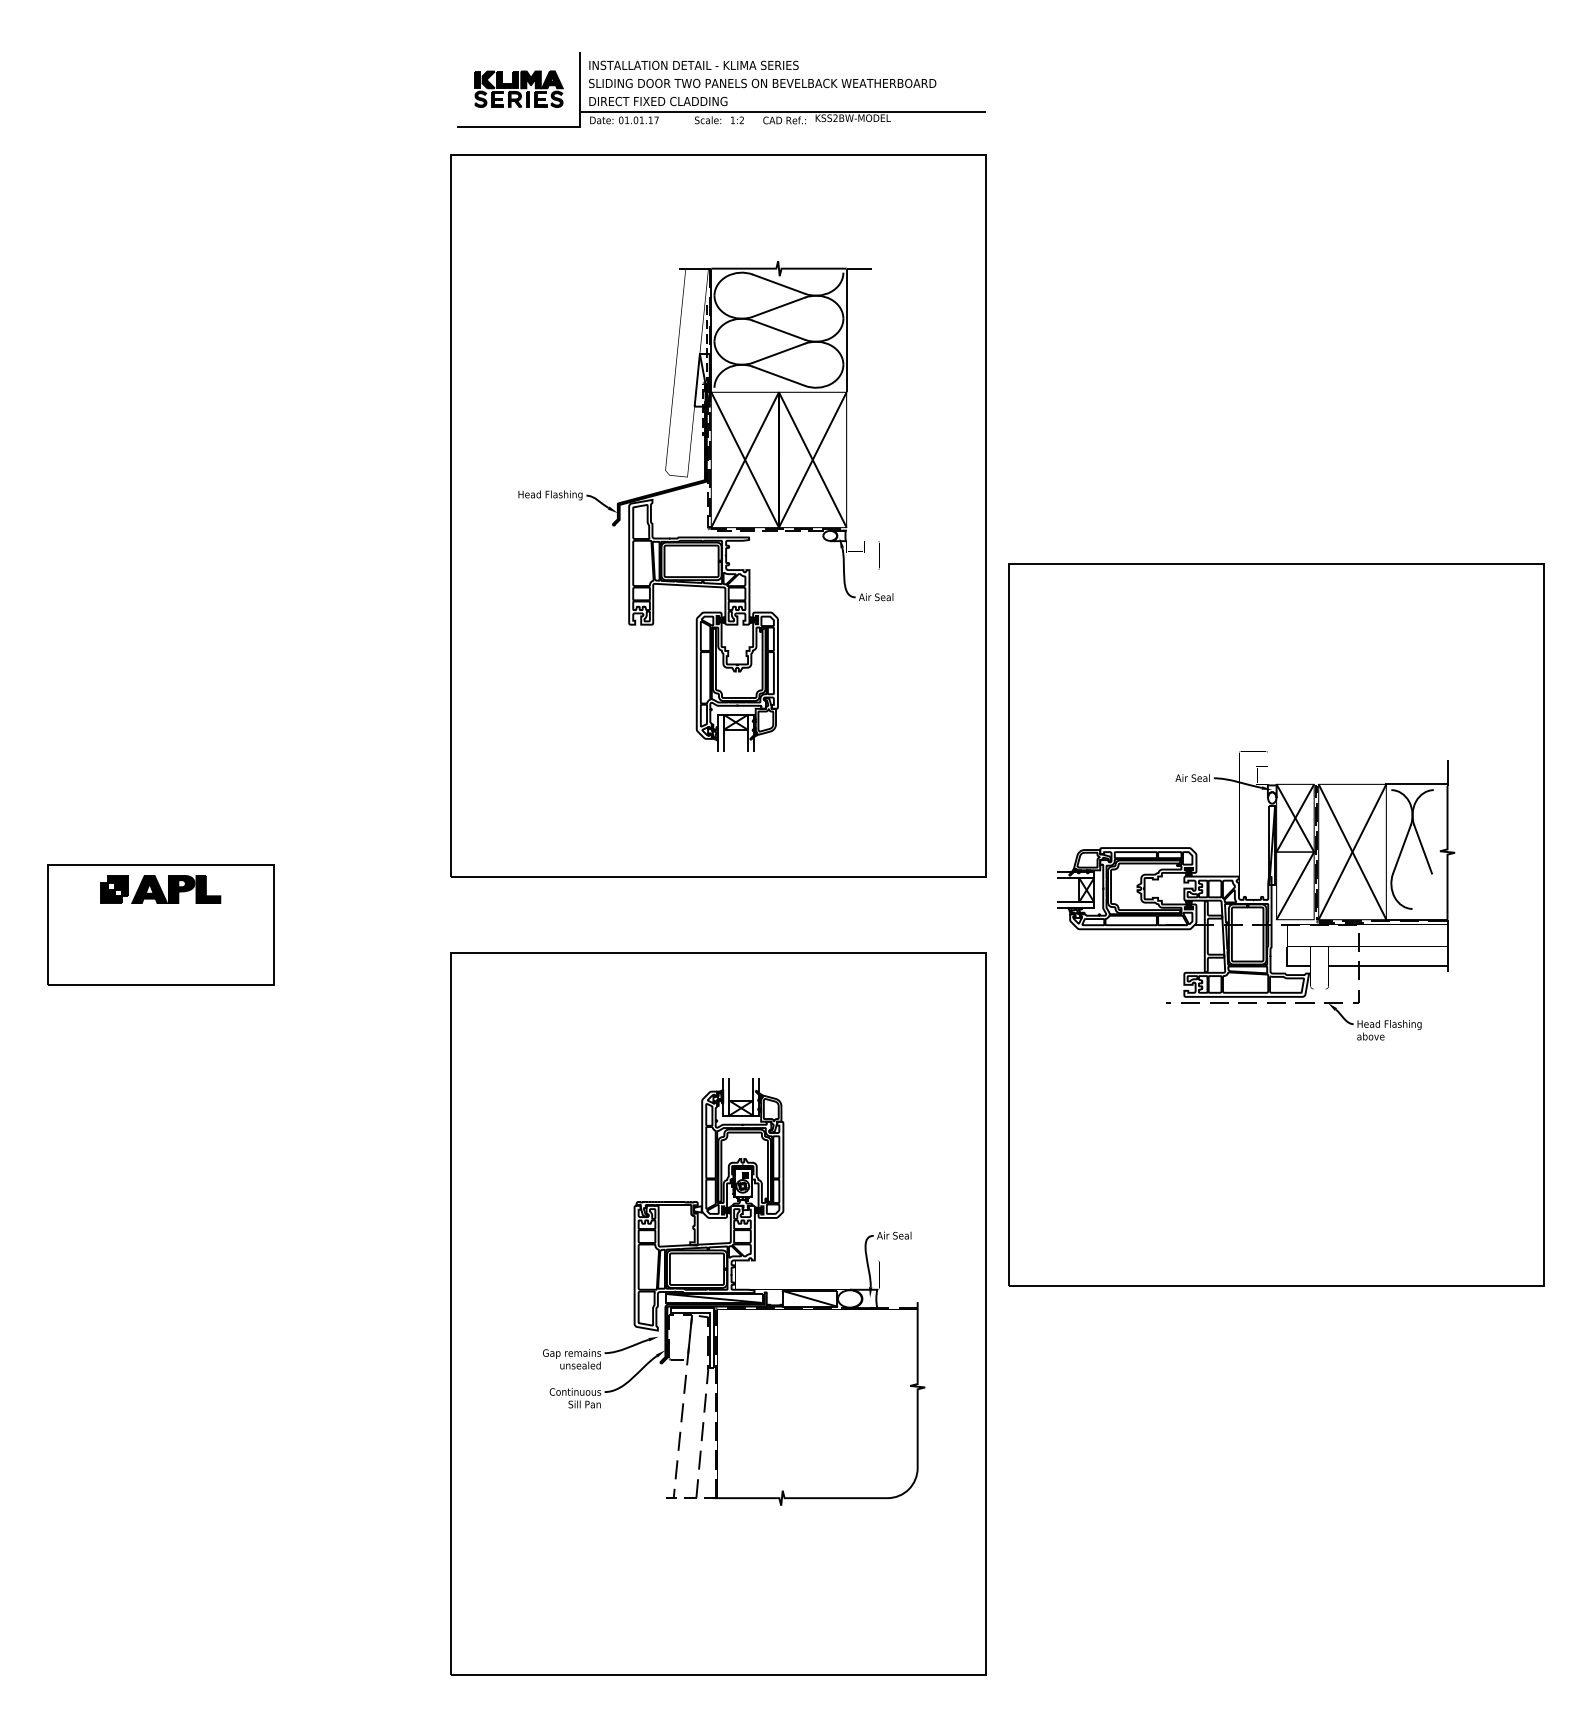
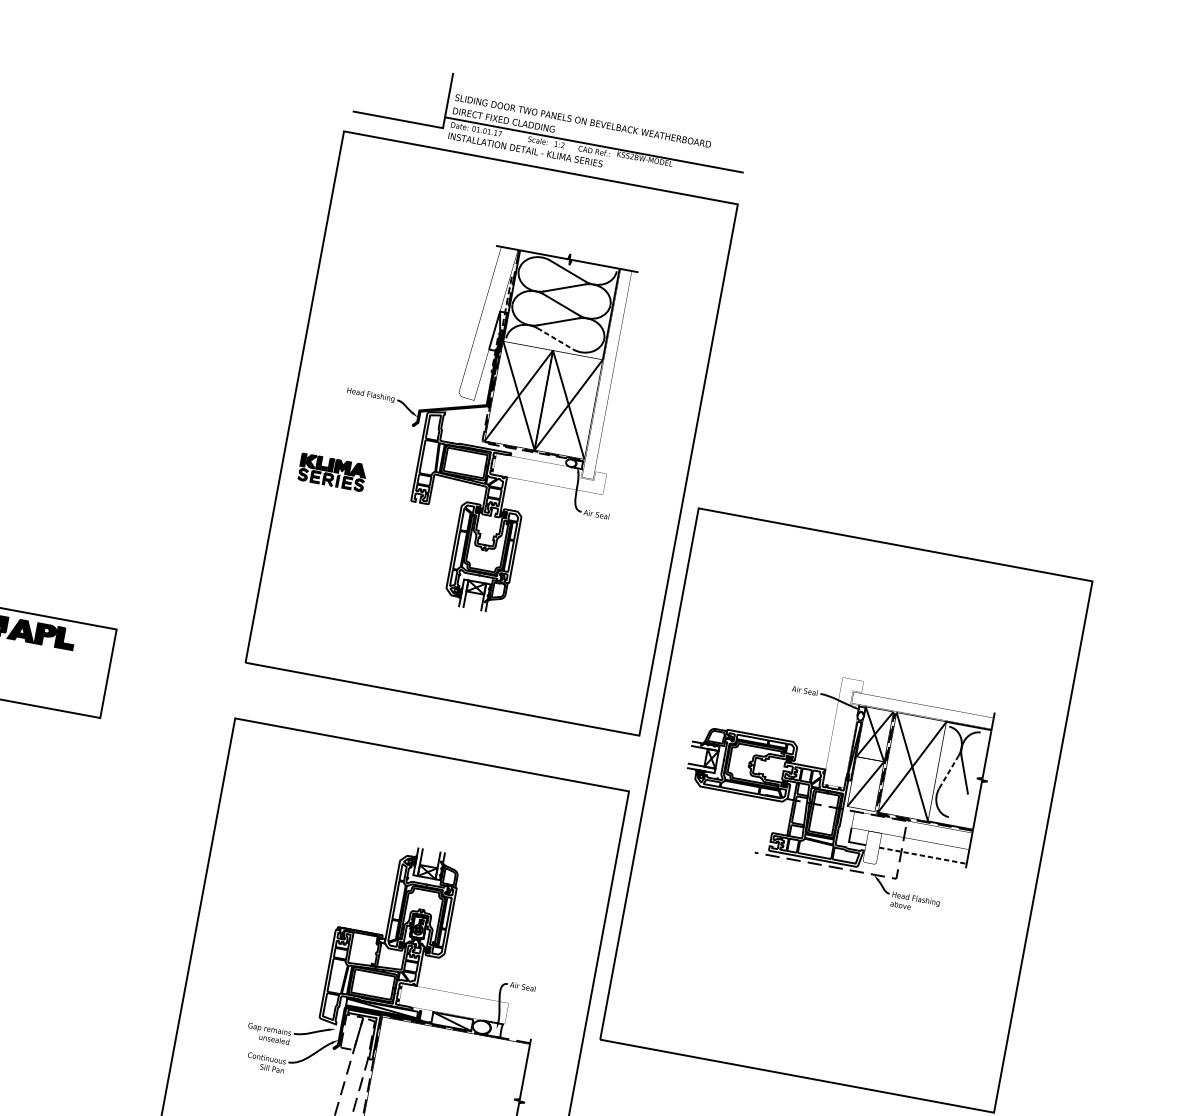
text: (693, 64) -> (525, 149), moved
part: (518, 88) -> (332, 471), moved
line: (778, 376) -> (554, 338), solid -> dashed
line: (1401, 849) -> (948, 771), solid -> dashed
line: (1388, 966) -> (923, 856), solid -> dashed

